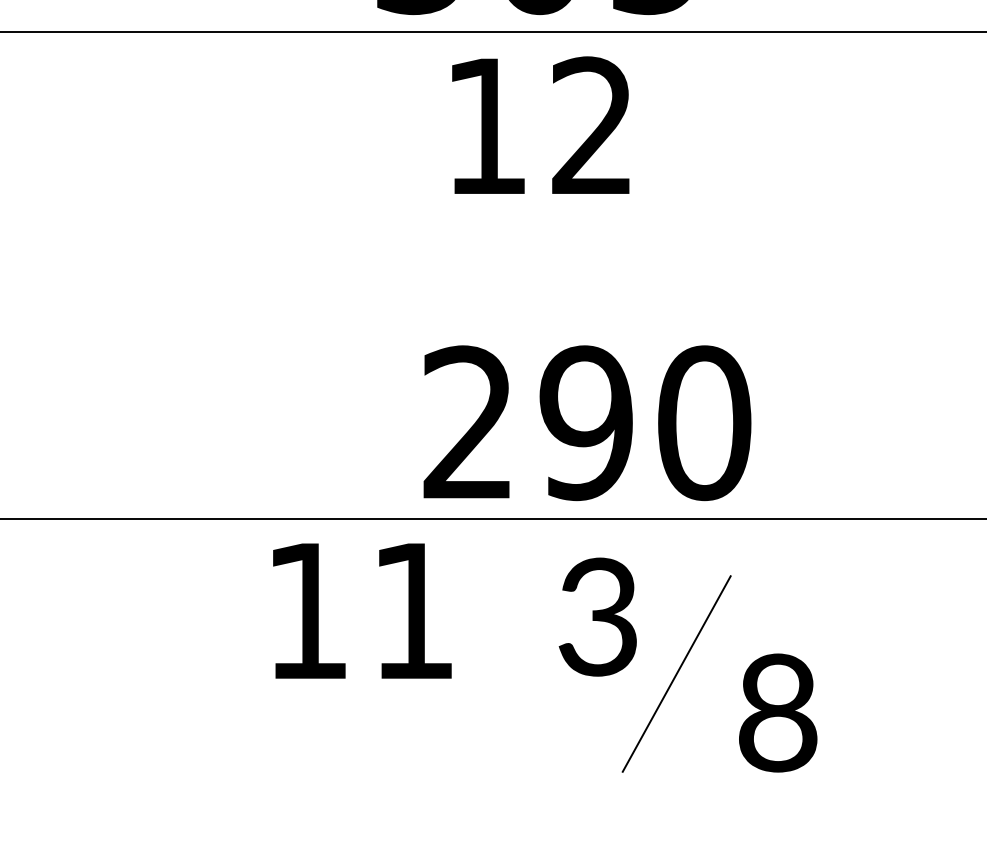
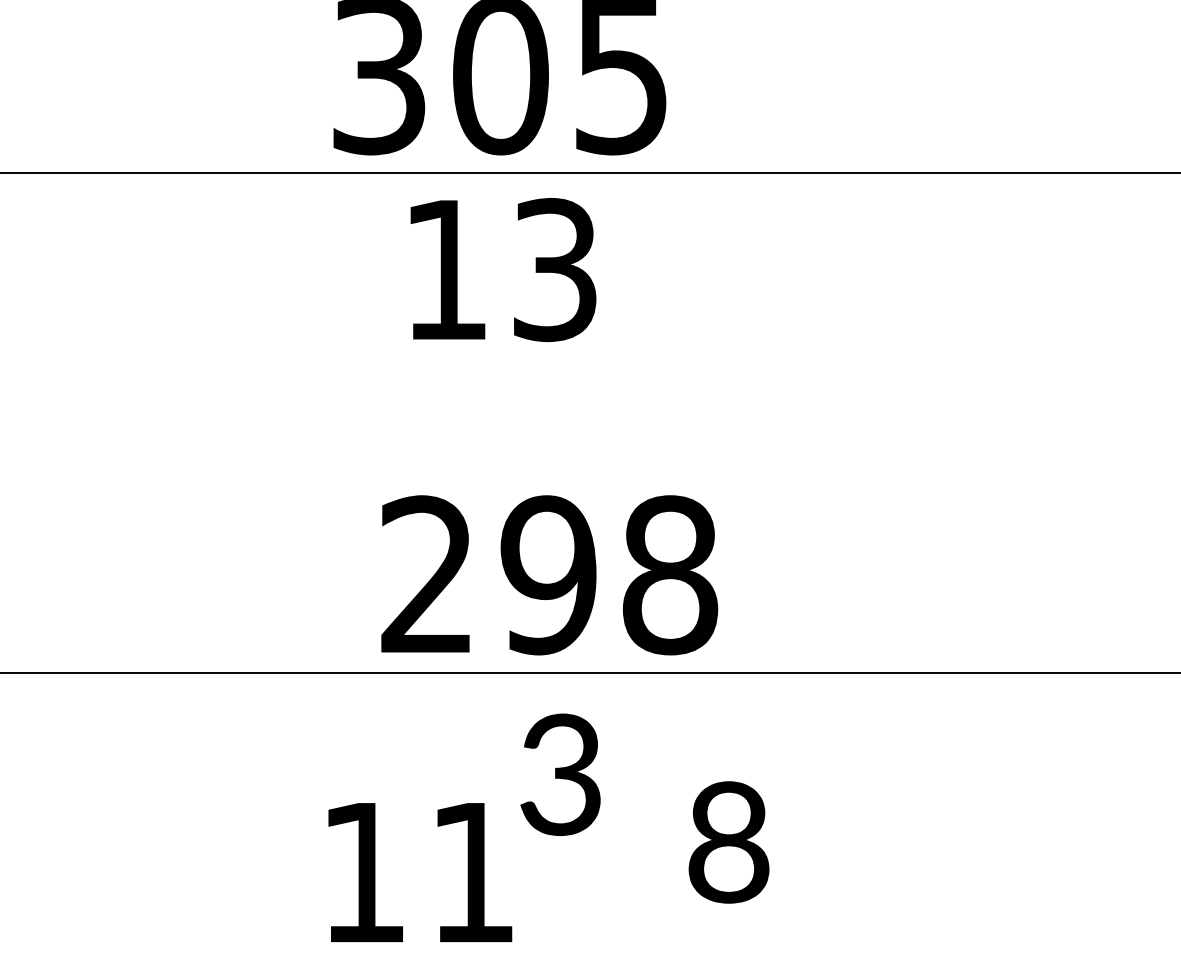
text: (591, 126) -> (554, 270), 12 -> 13
text: (704, 423) -> (670, 575), 290 -> 298
text: (362, 610) -> (420, 872), moved
line: (676, 673) -> (641, 832), removed
text: (777, 713) -> (728, 842), moved

